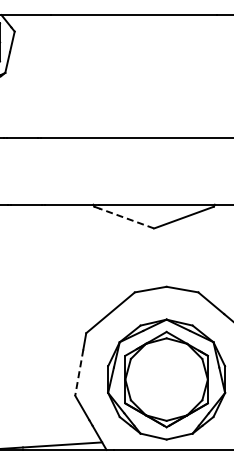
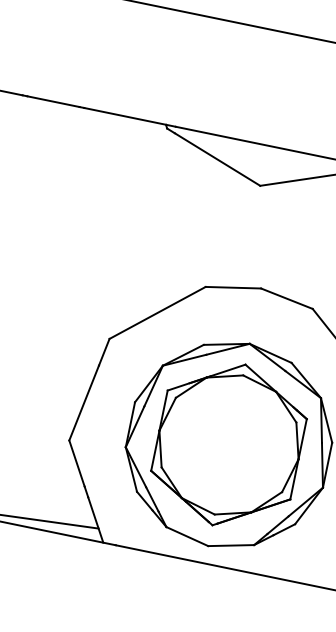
line: (126, 218) -> (217, 159), dashed -> solid
line: (79, 373) -> (84, 404), dashed -> solid

